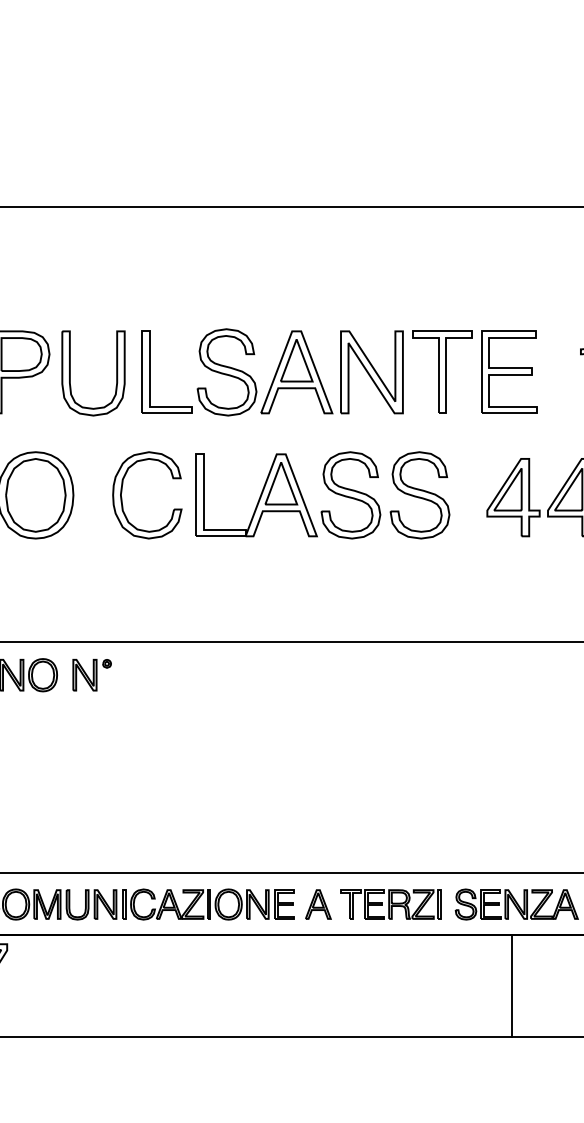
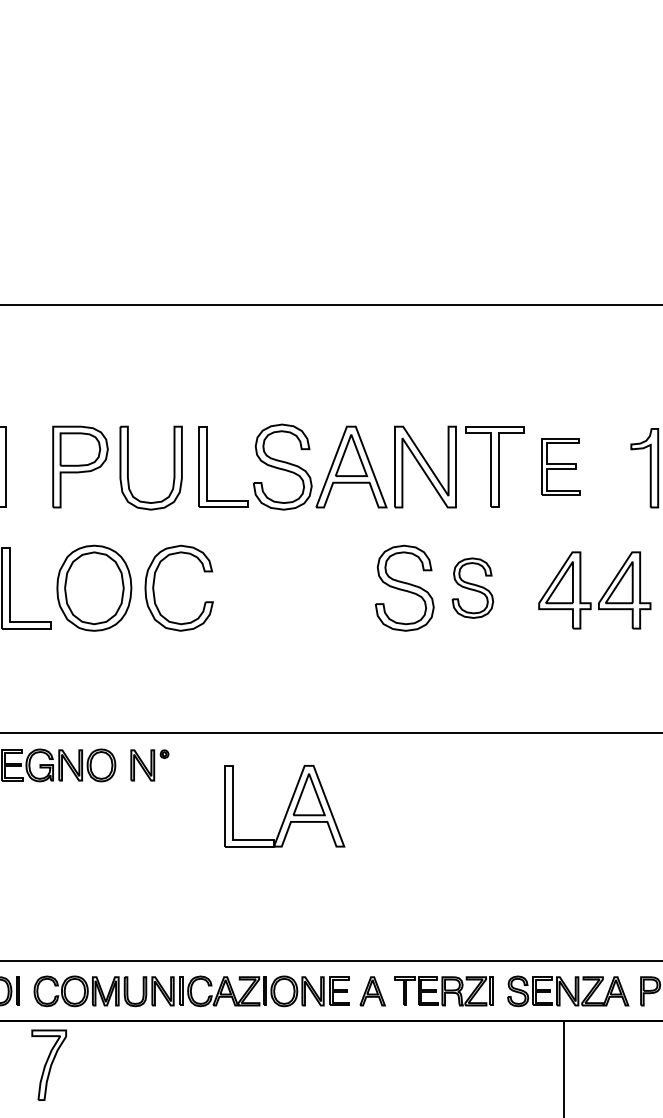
part: (509, 371) -> (560, 466), size x0.7
part: (122, 494) -> (154, 587), moved
part: (419, 494) -> (472, 587), size x0.7
part: (256, 495) -> (284, 806), moved

